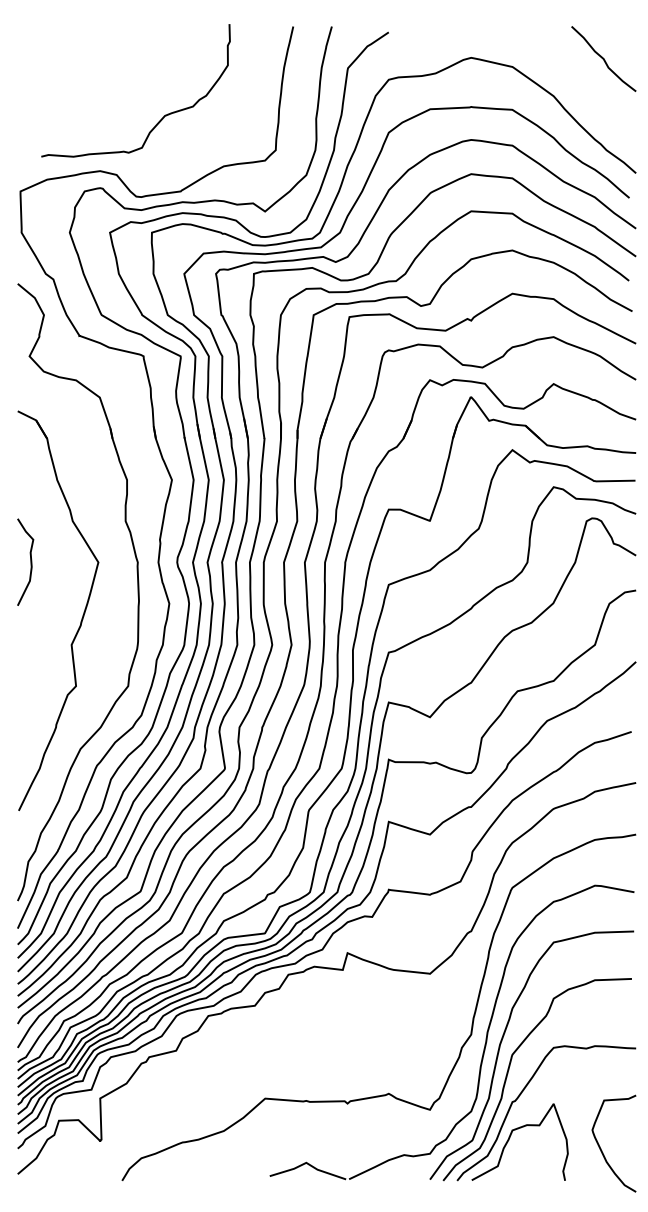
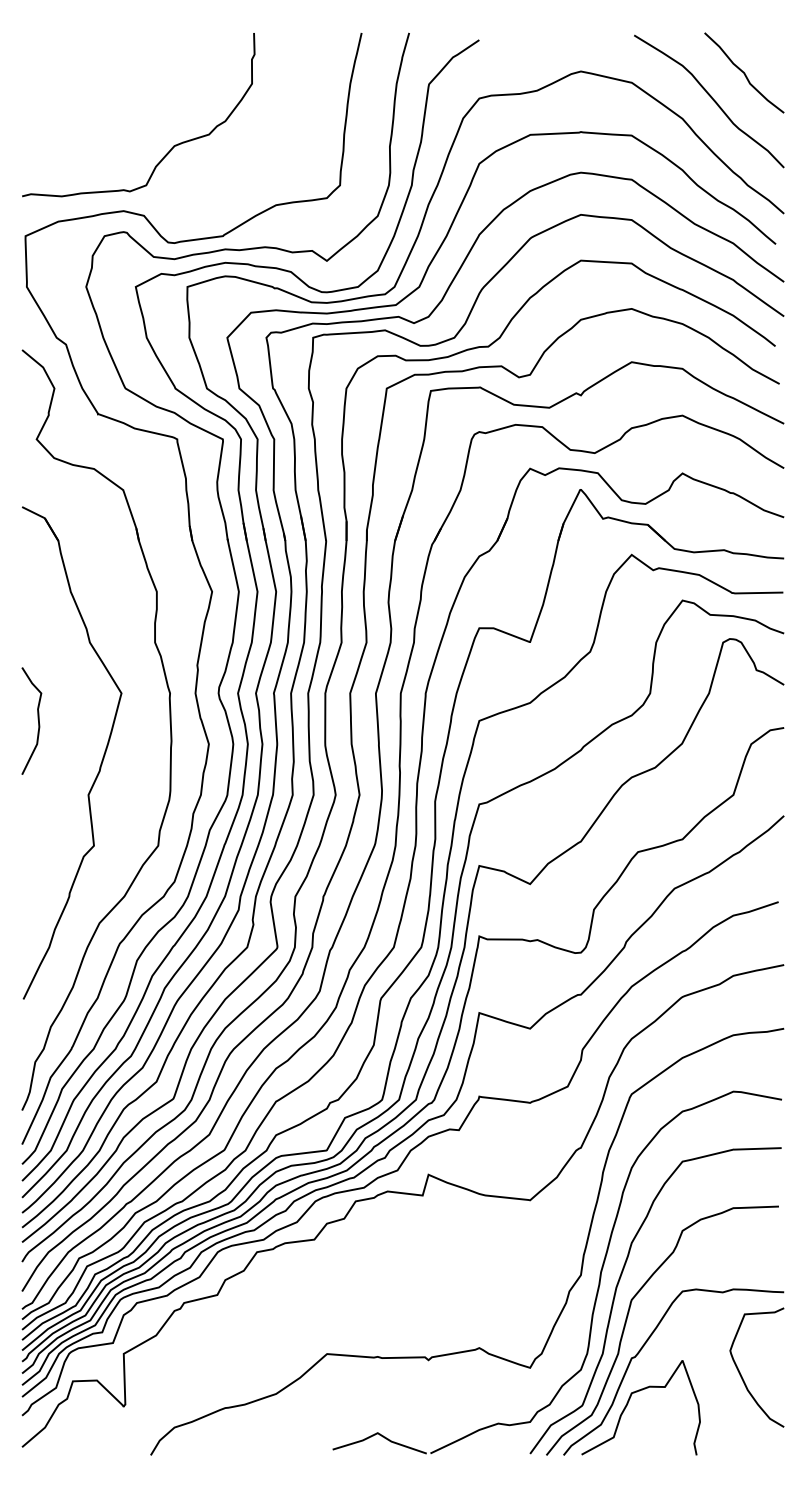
curve: (577, 81) -> (712, 100), added
curve: (162, 117) -> (171, 147), moved
curve: (30, 560) -> (37, 719), moved
curve: (601, 1149) -> (741, 1374), moved

